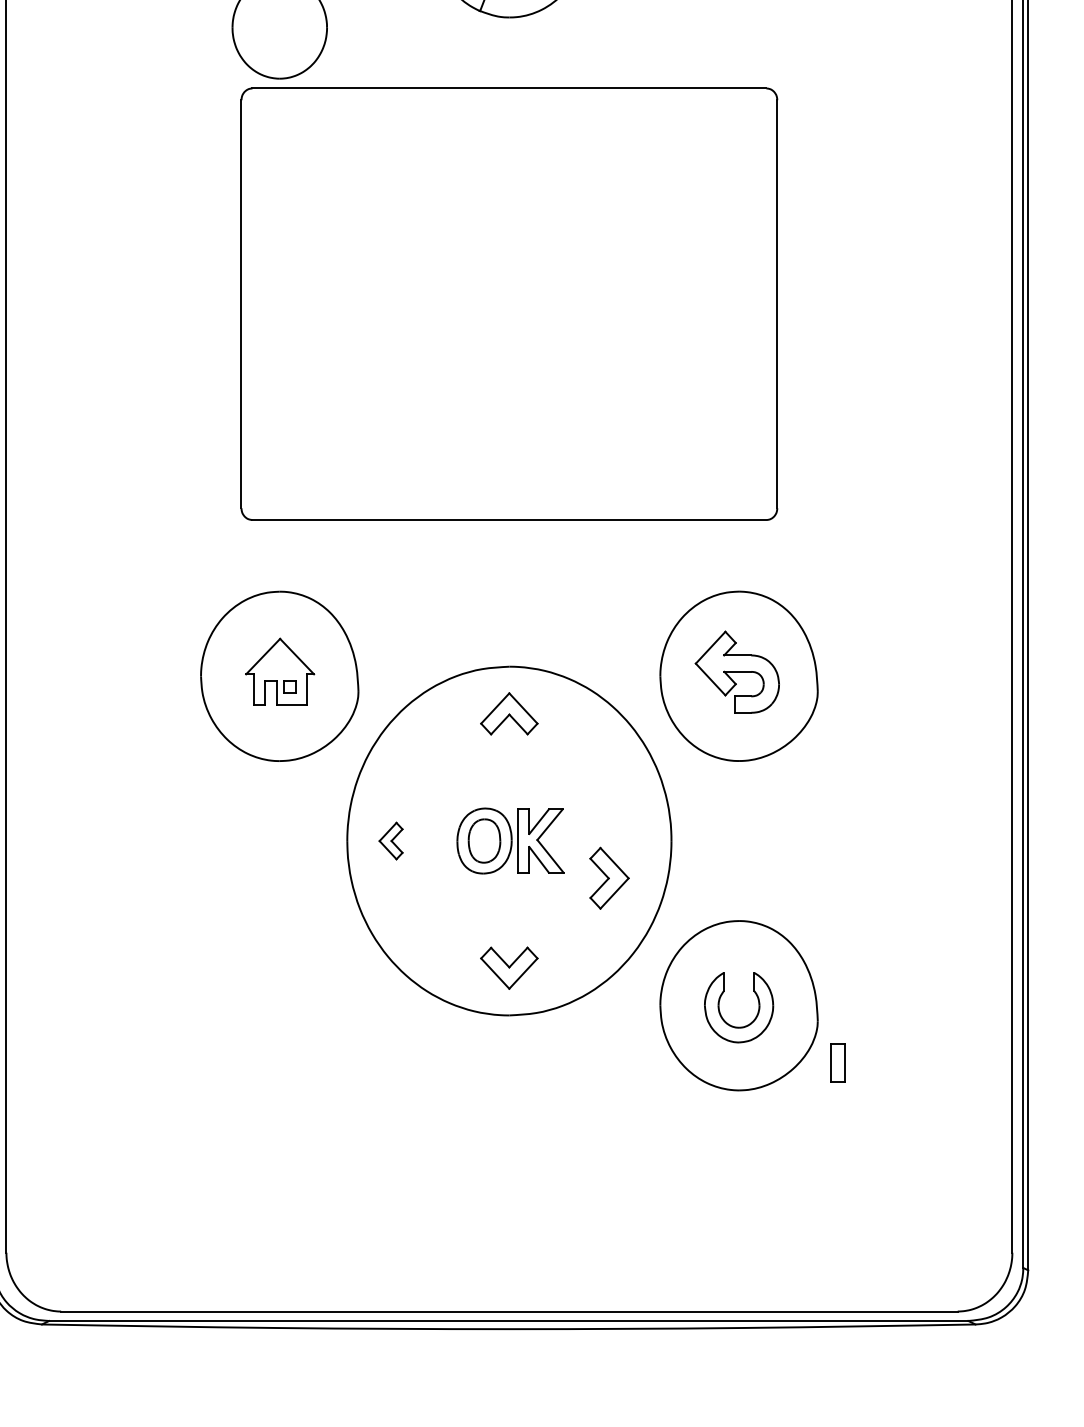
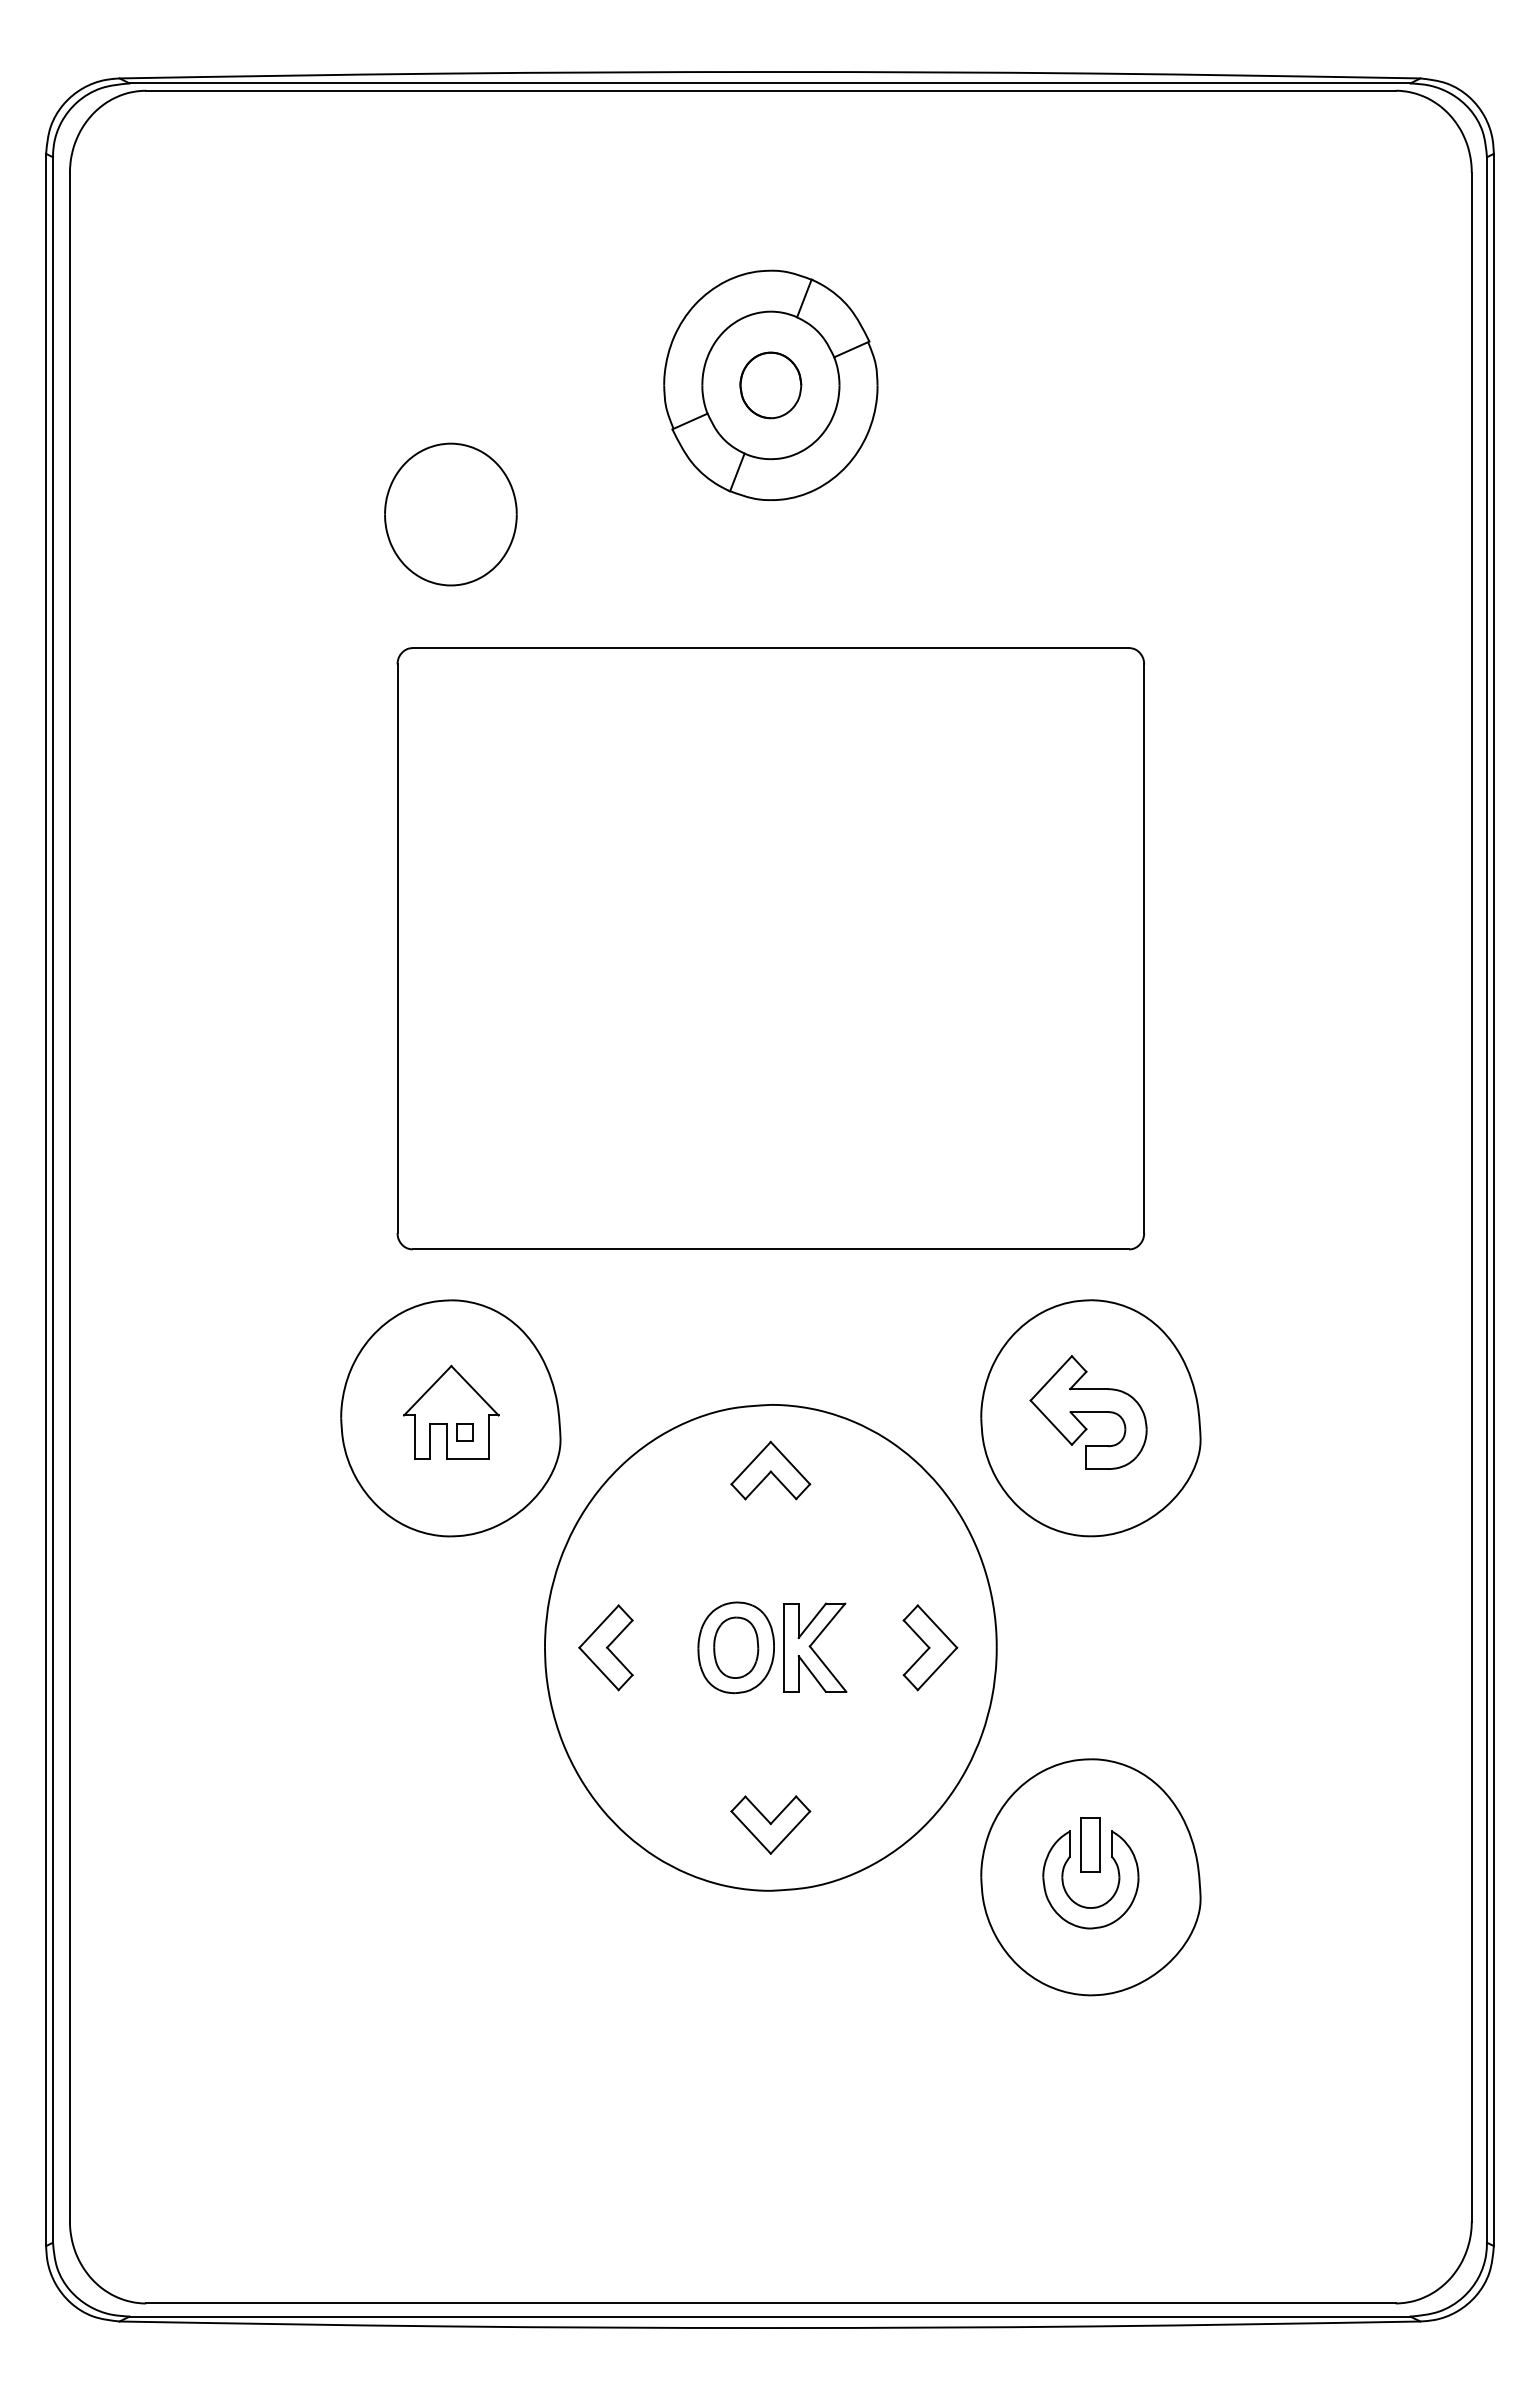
part: (509, 304) -> (770, 948), moved
part: (390, 840) -> (605, 1647), size x1.67
part: (609, 878) -> (930, 1647), moved
part: (837, 1062) -> (1090, 1844), moved

